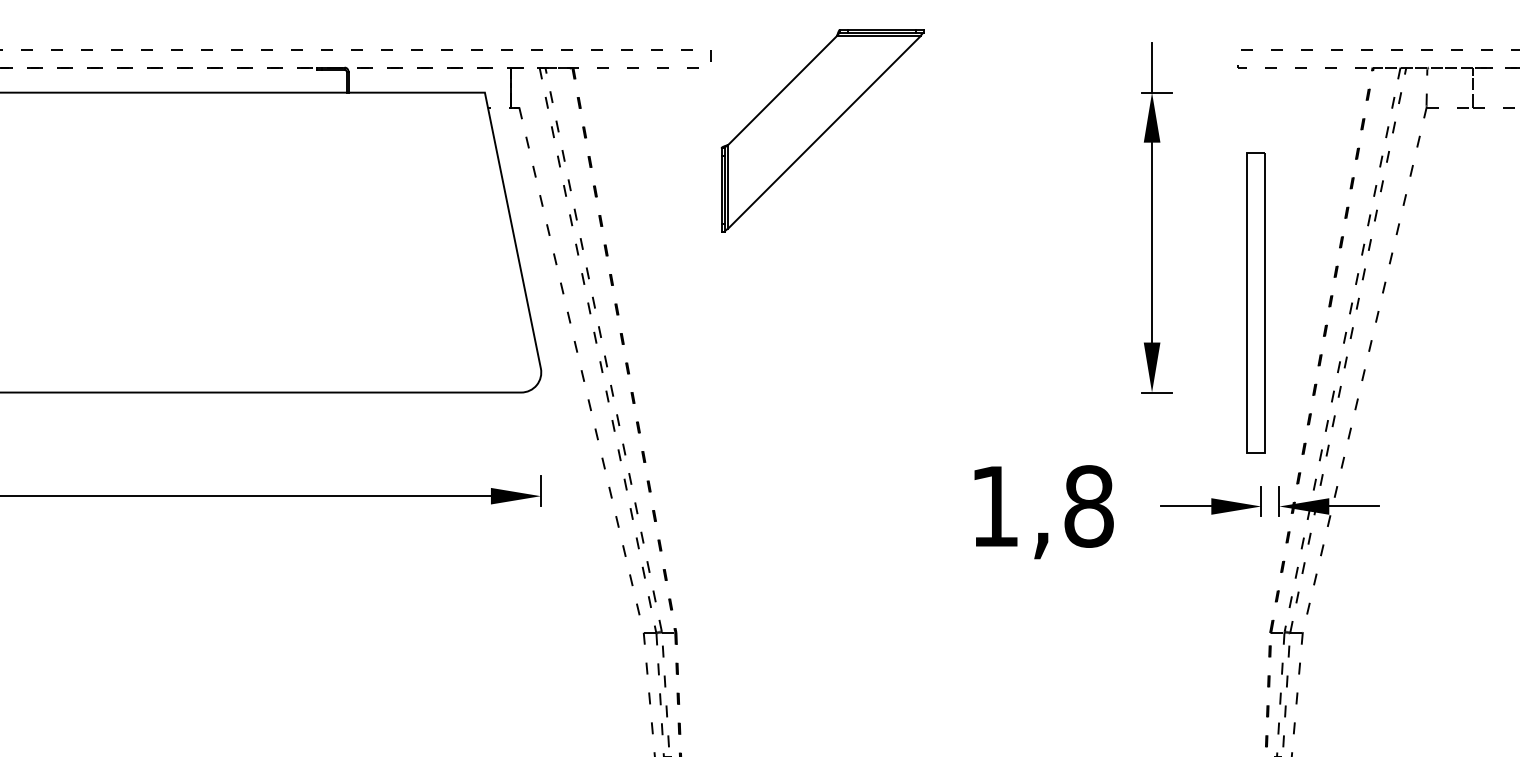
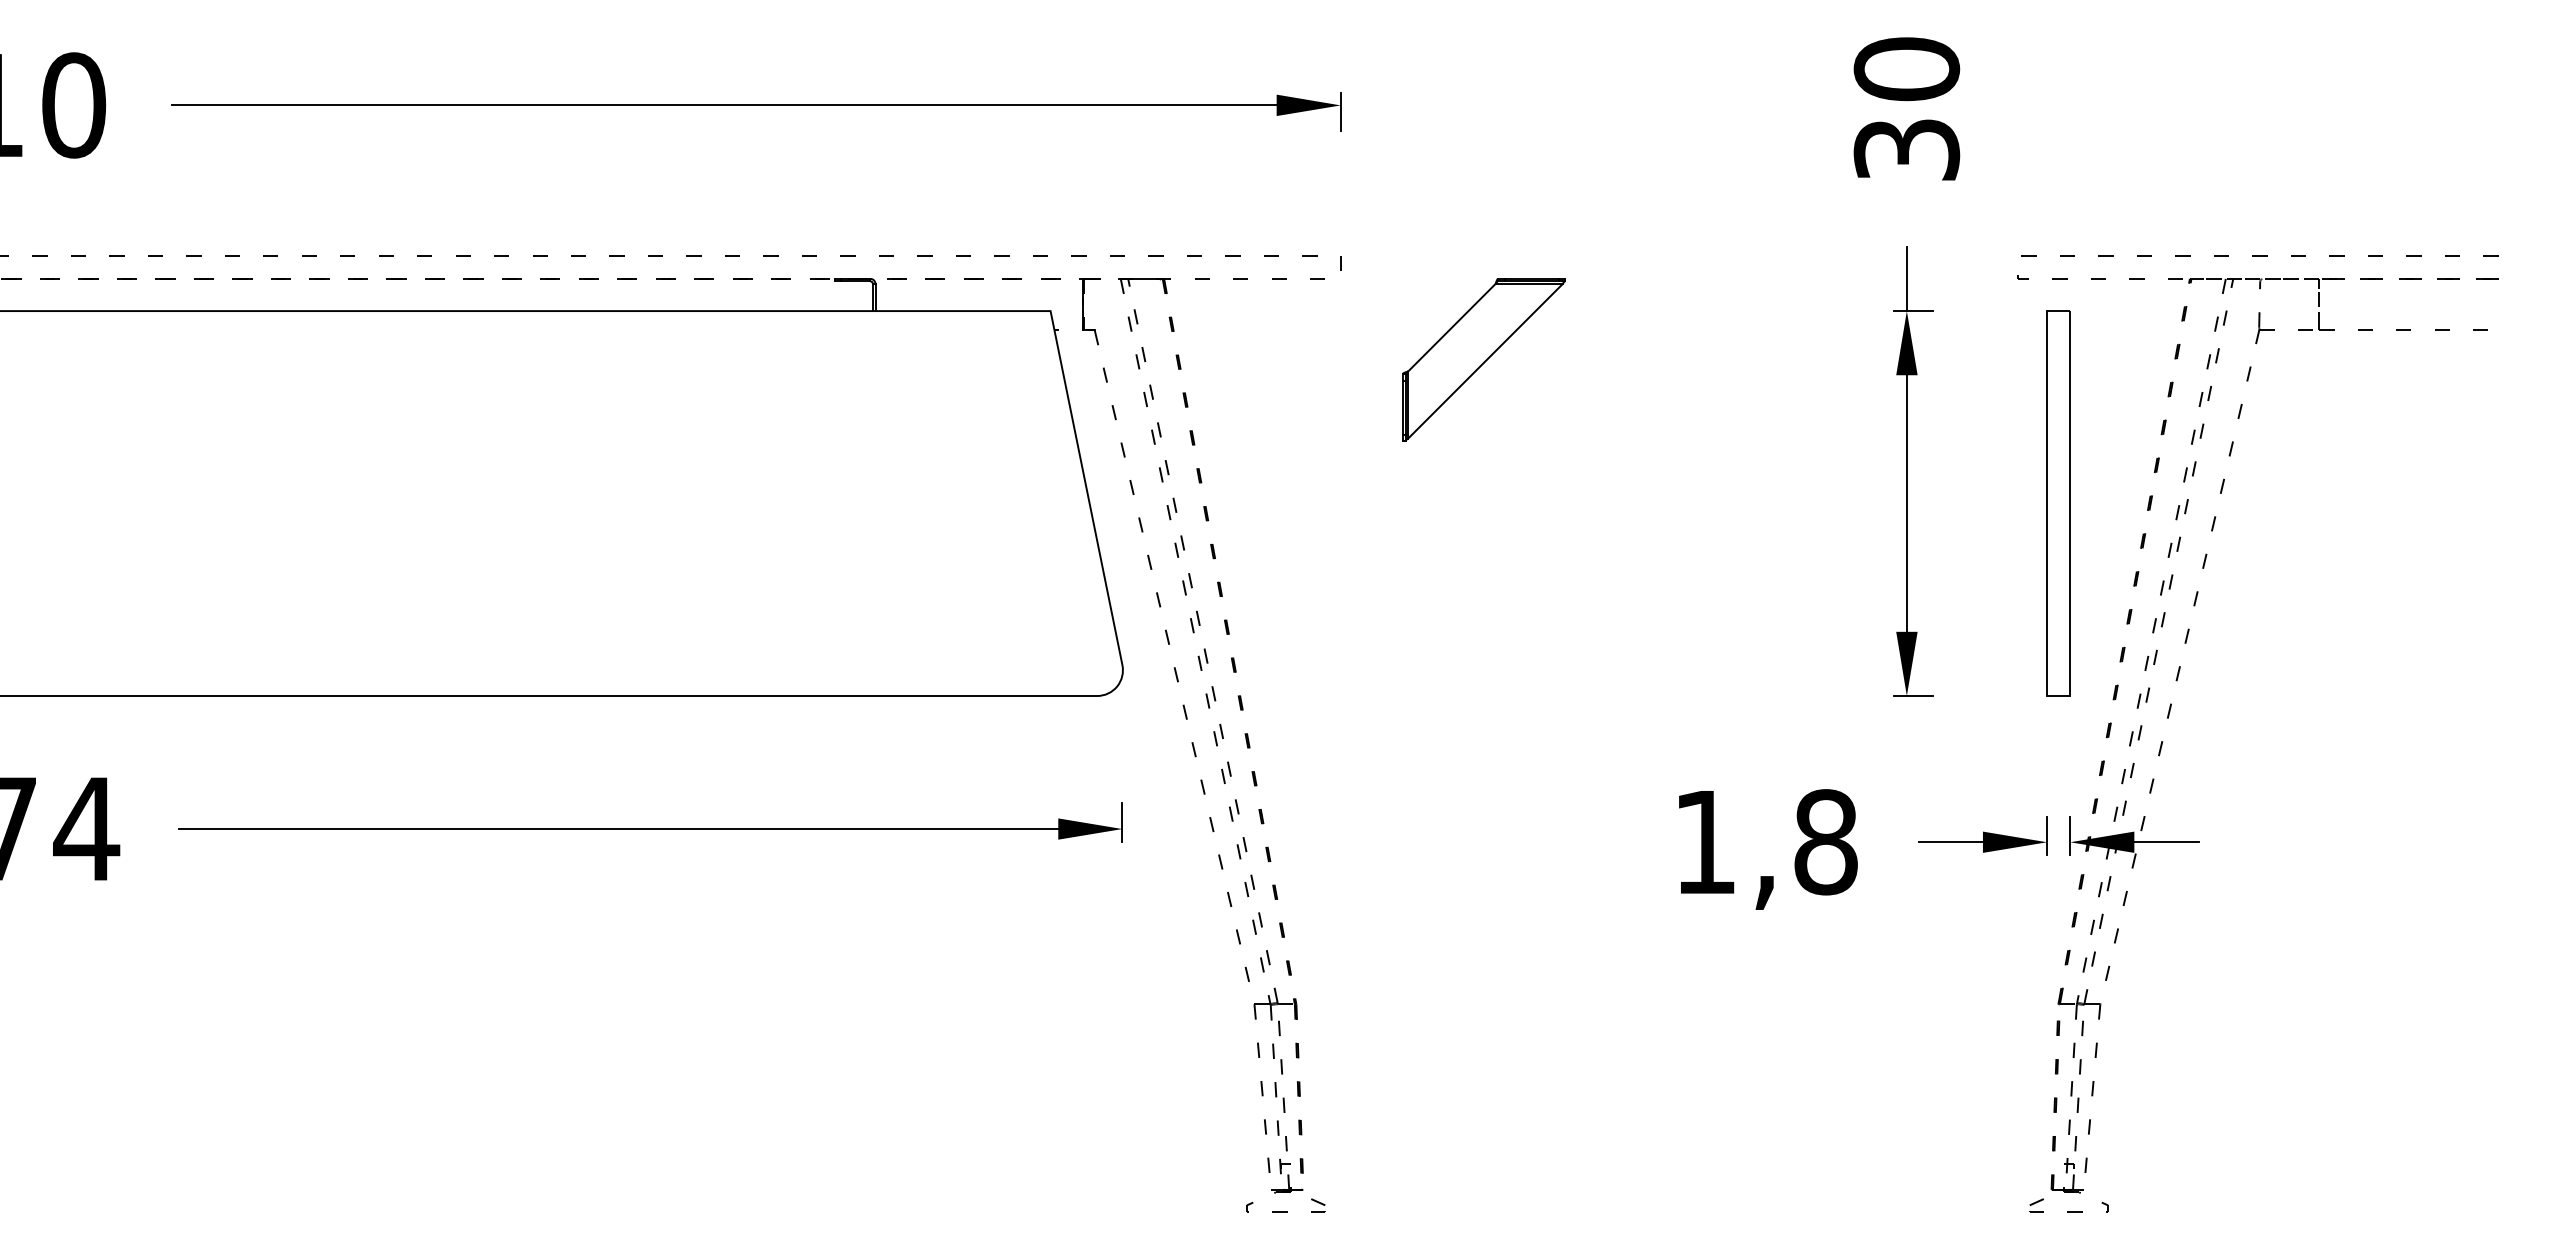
part: (822, 130) -> (1483, 359), size x0.62
part: (1256, 302) -> (2058, 503), moved

